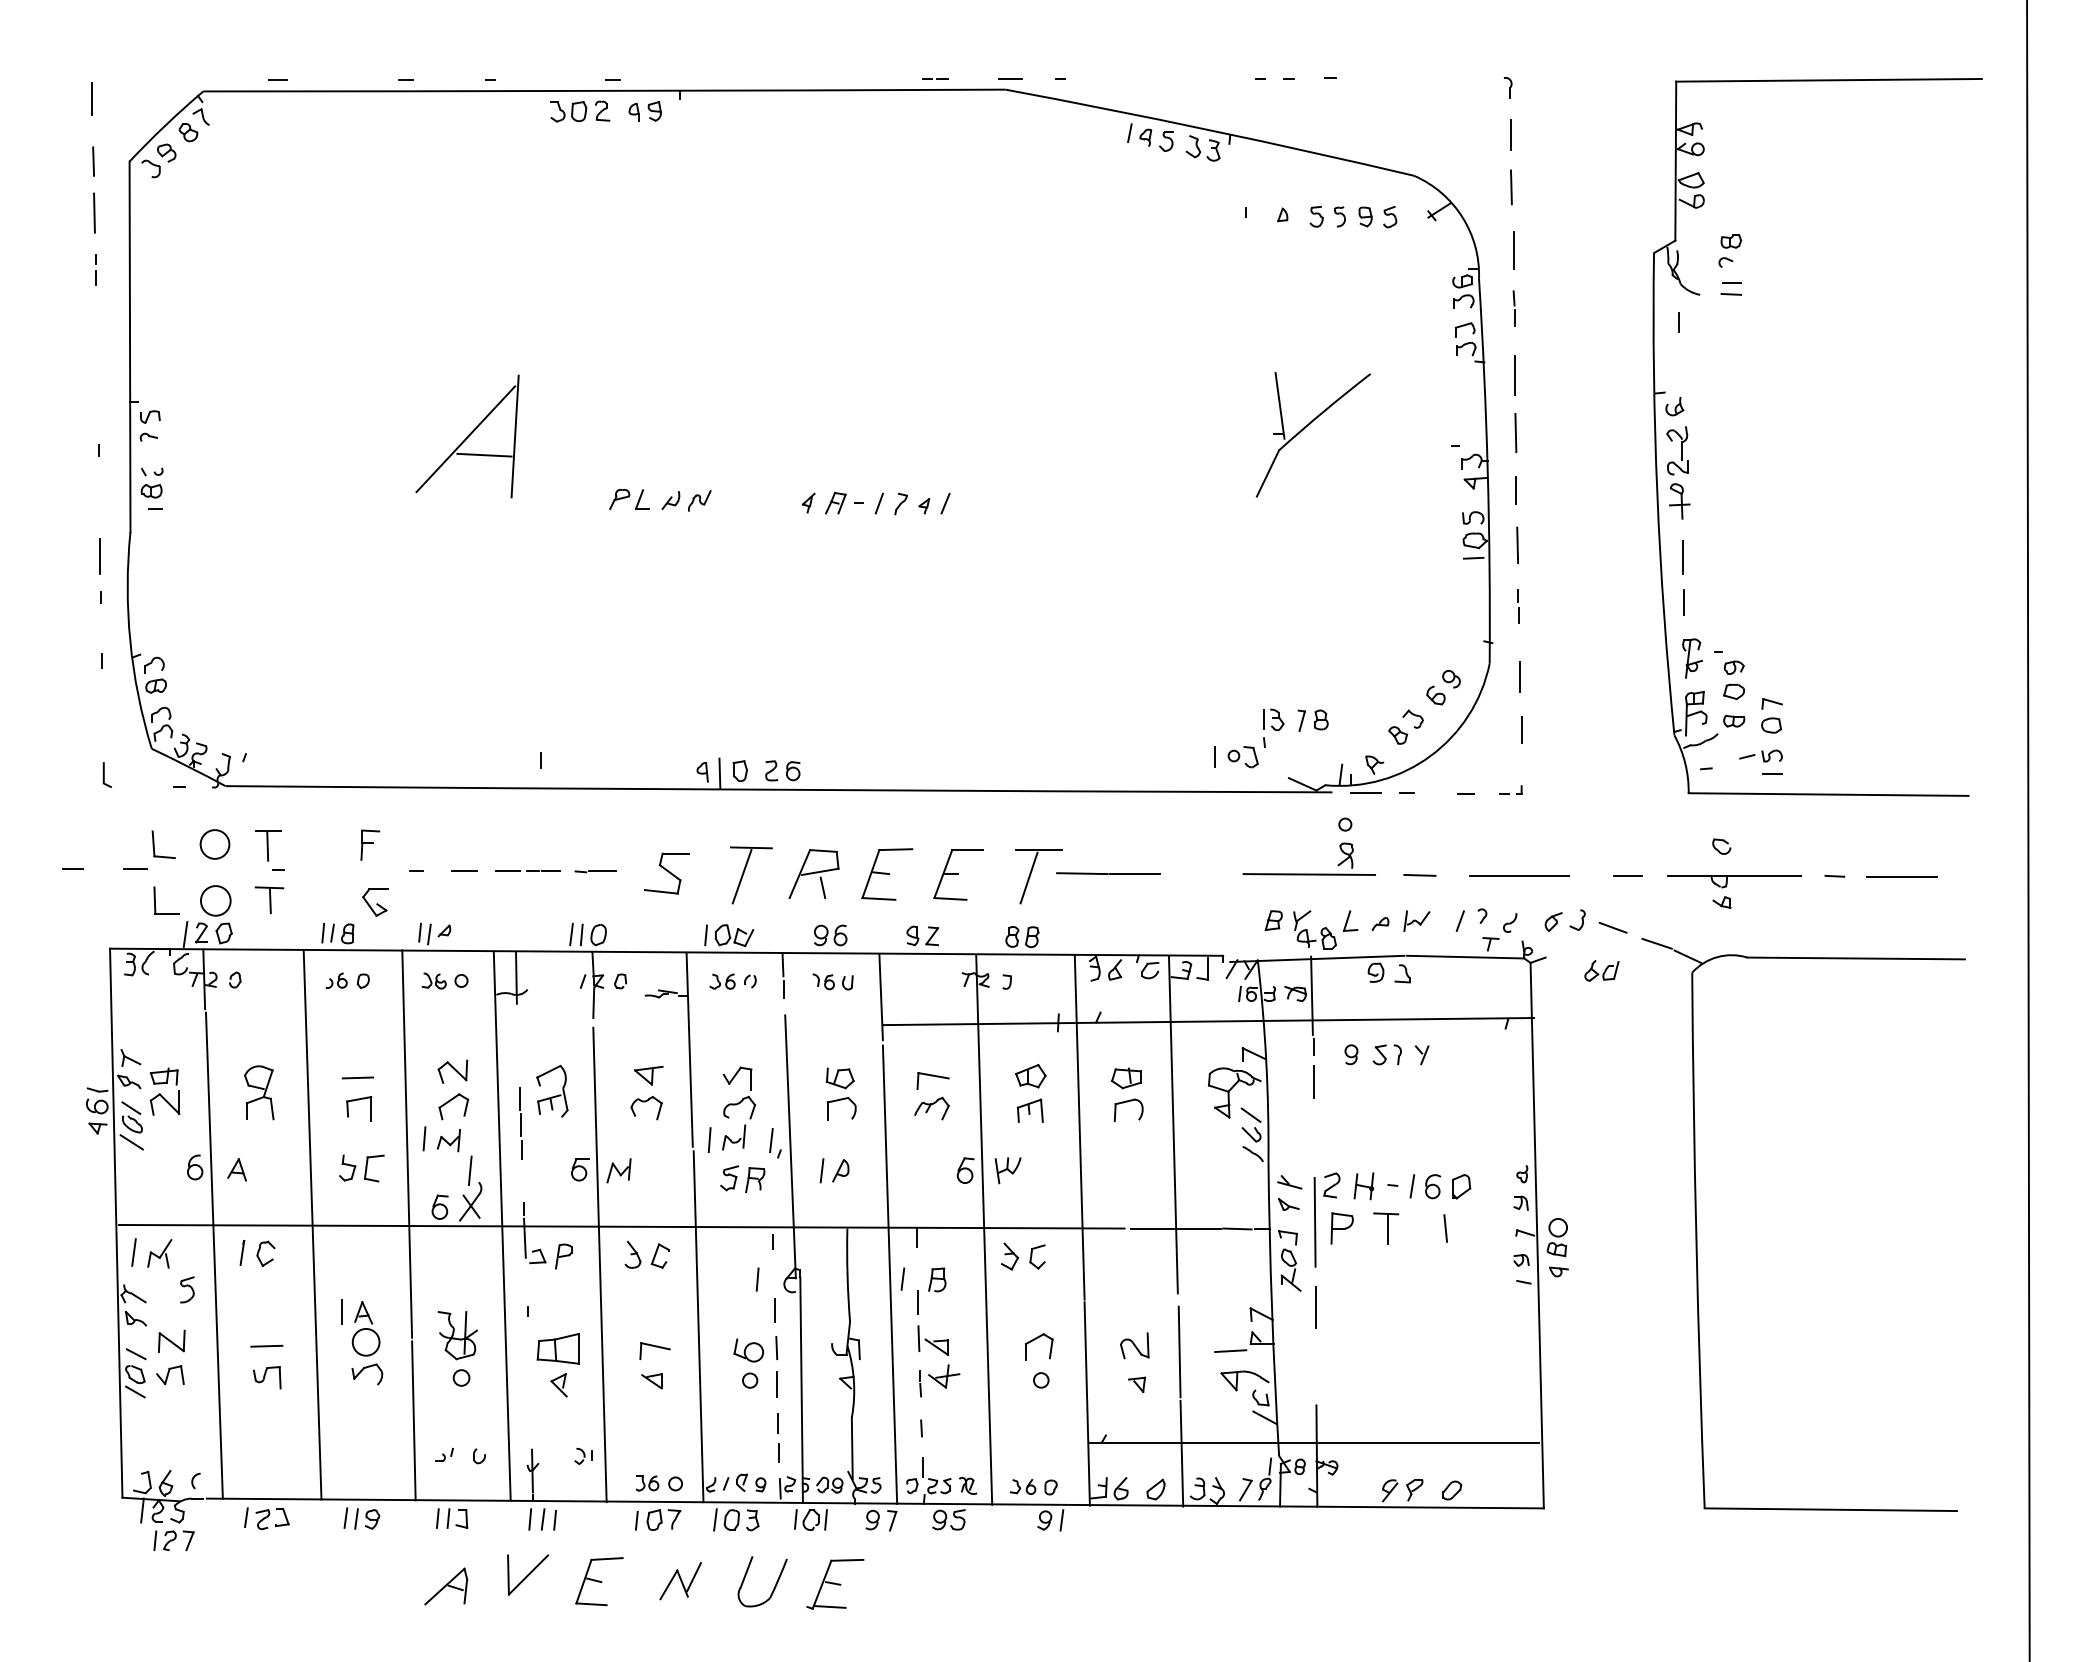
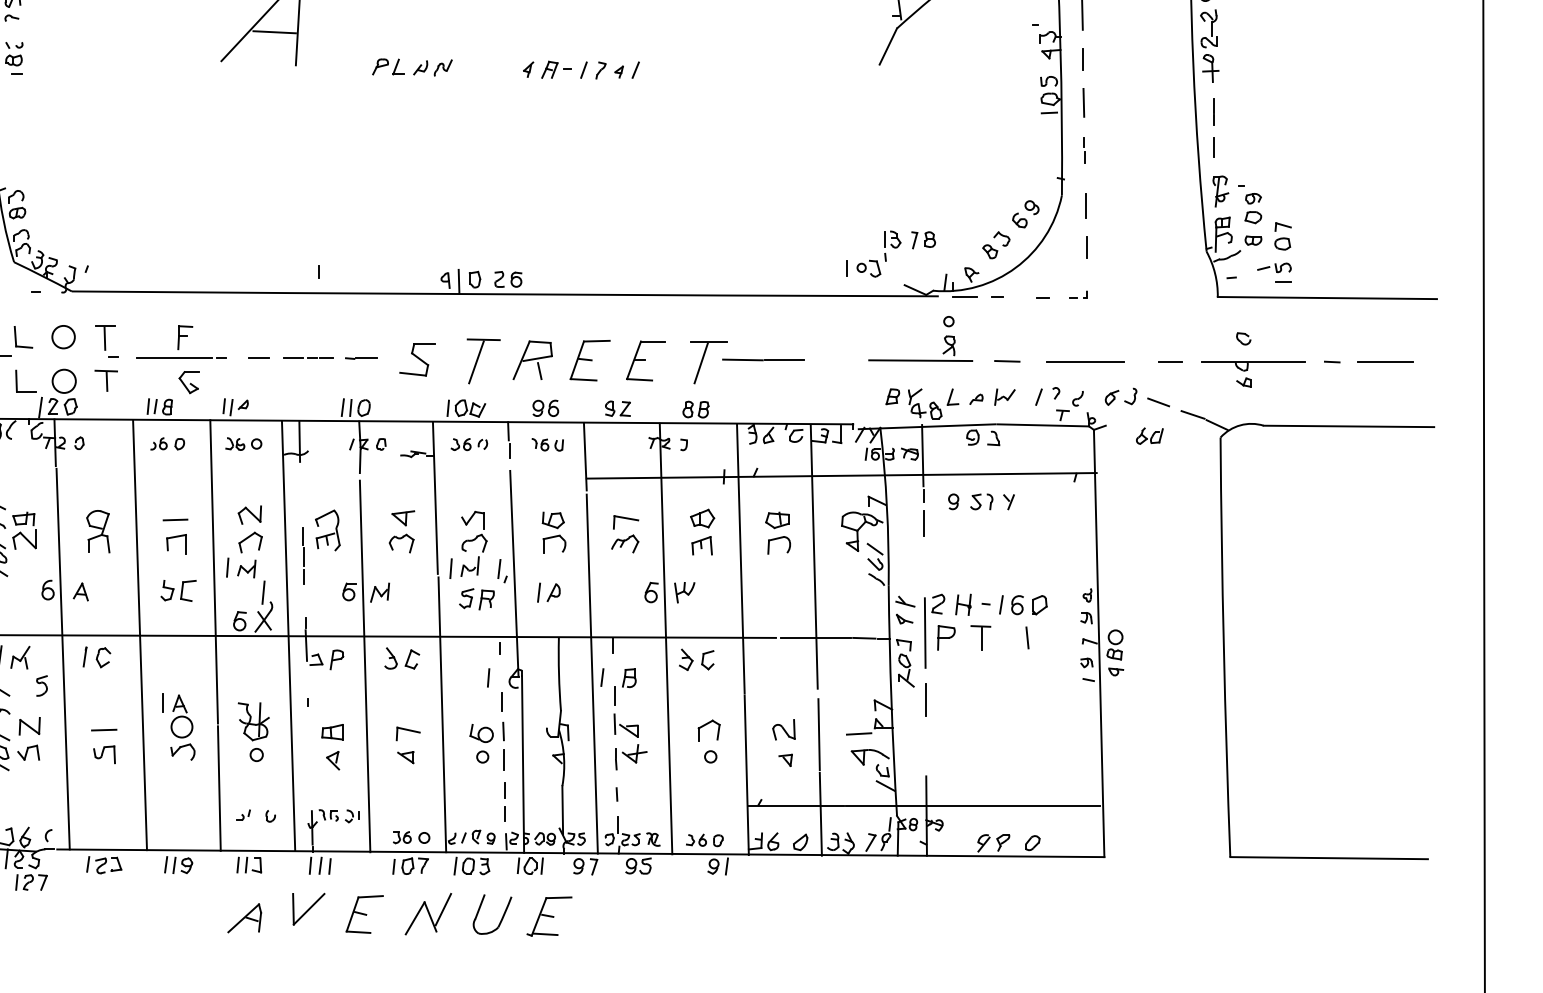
line: (356, 870) -> (174, 357), added
part: (557, 1348) -> (331, 731), size x0.62
part: (553, 1454) -> (328, 814), added
part: (680, 1580) -> (428, 913), size x1.43

